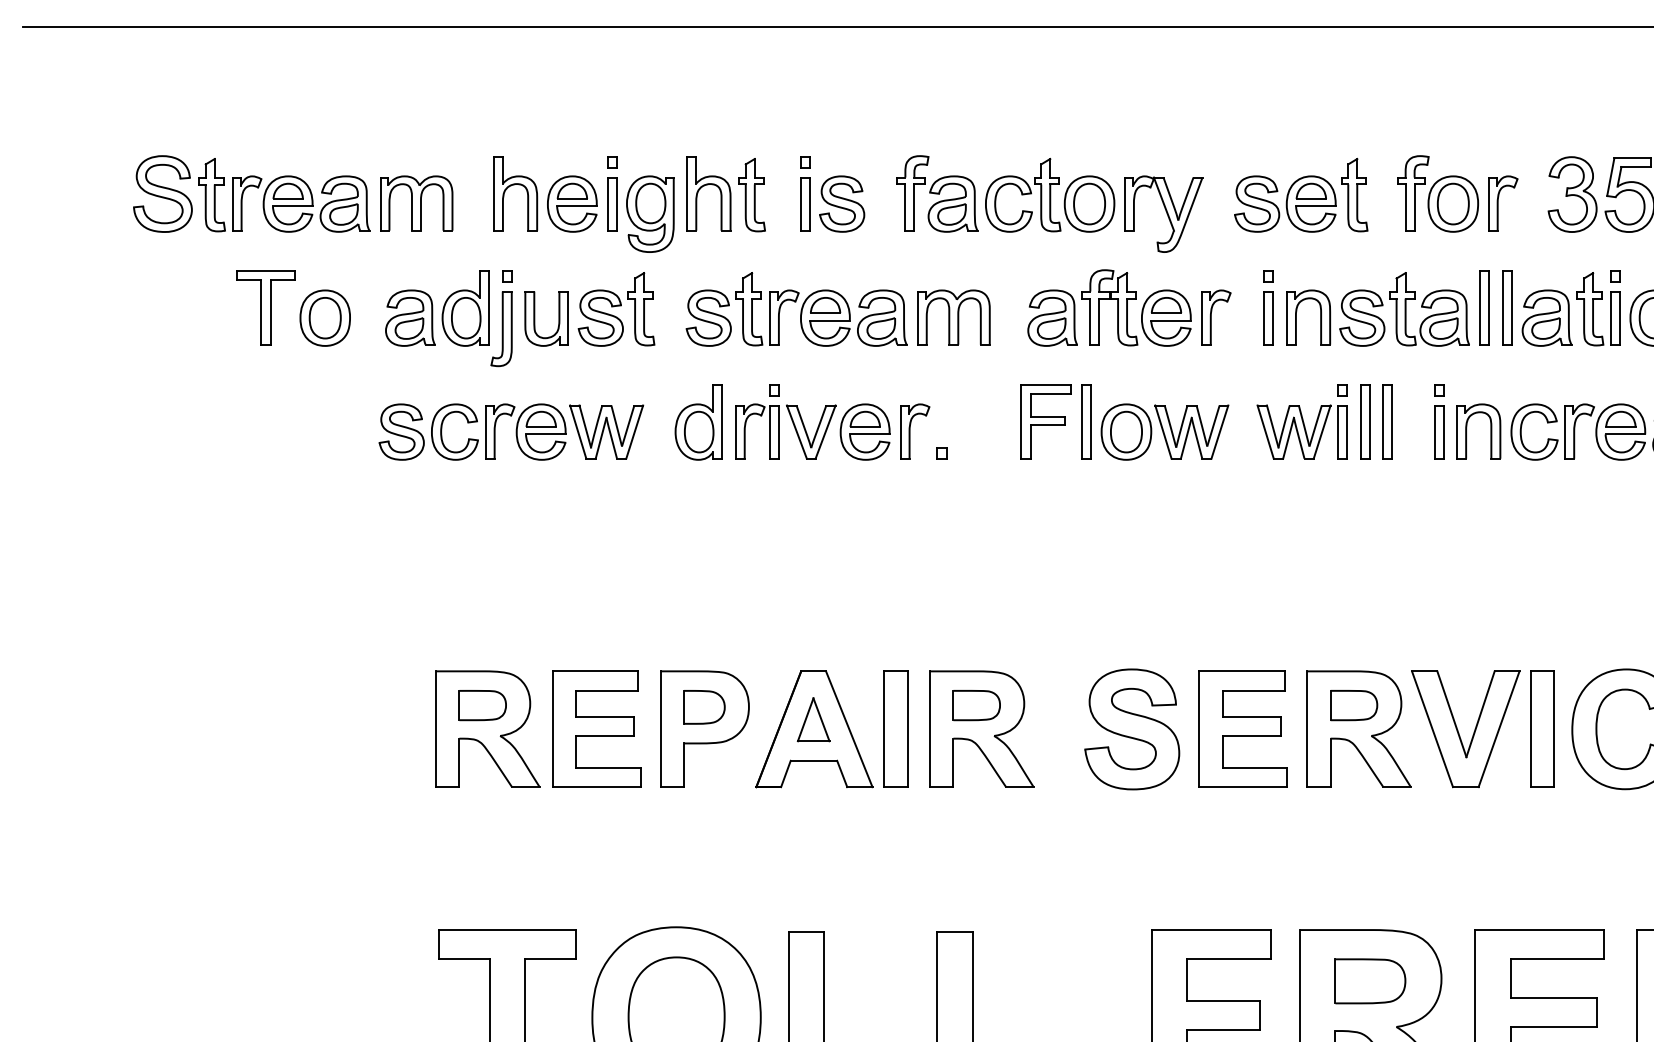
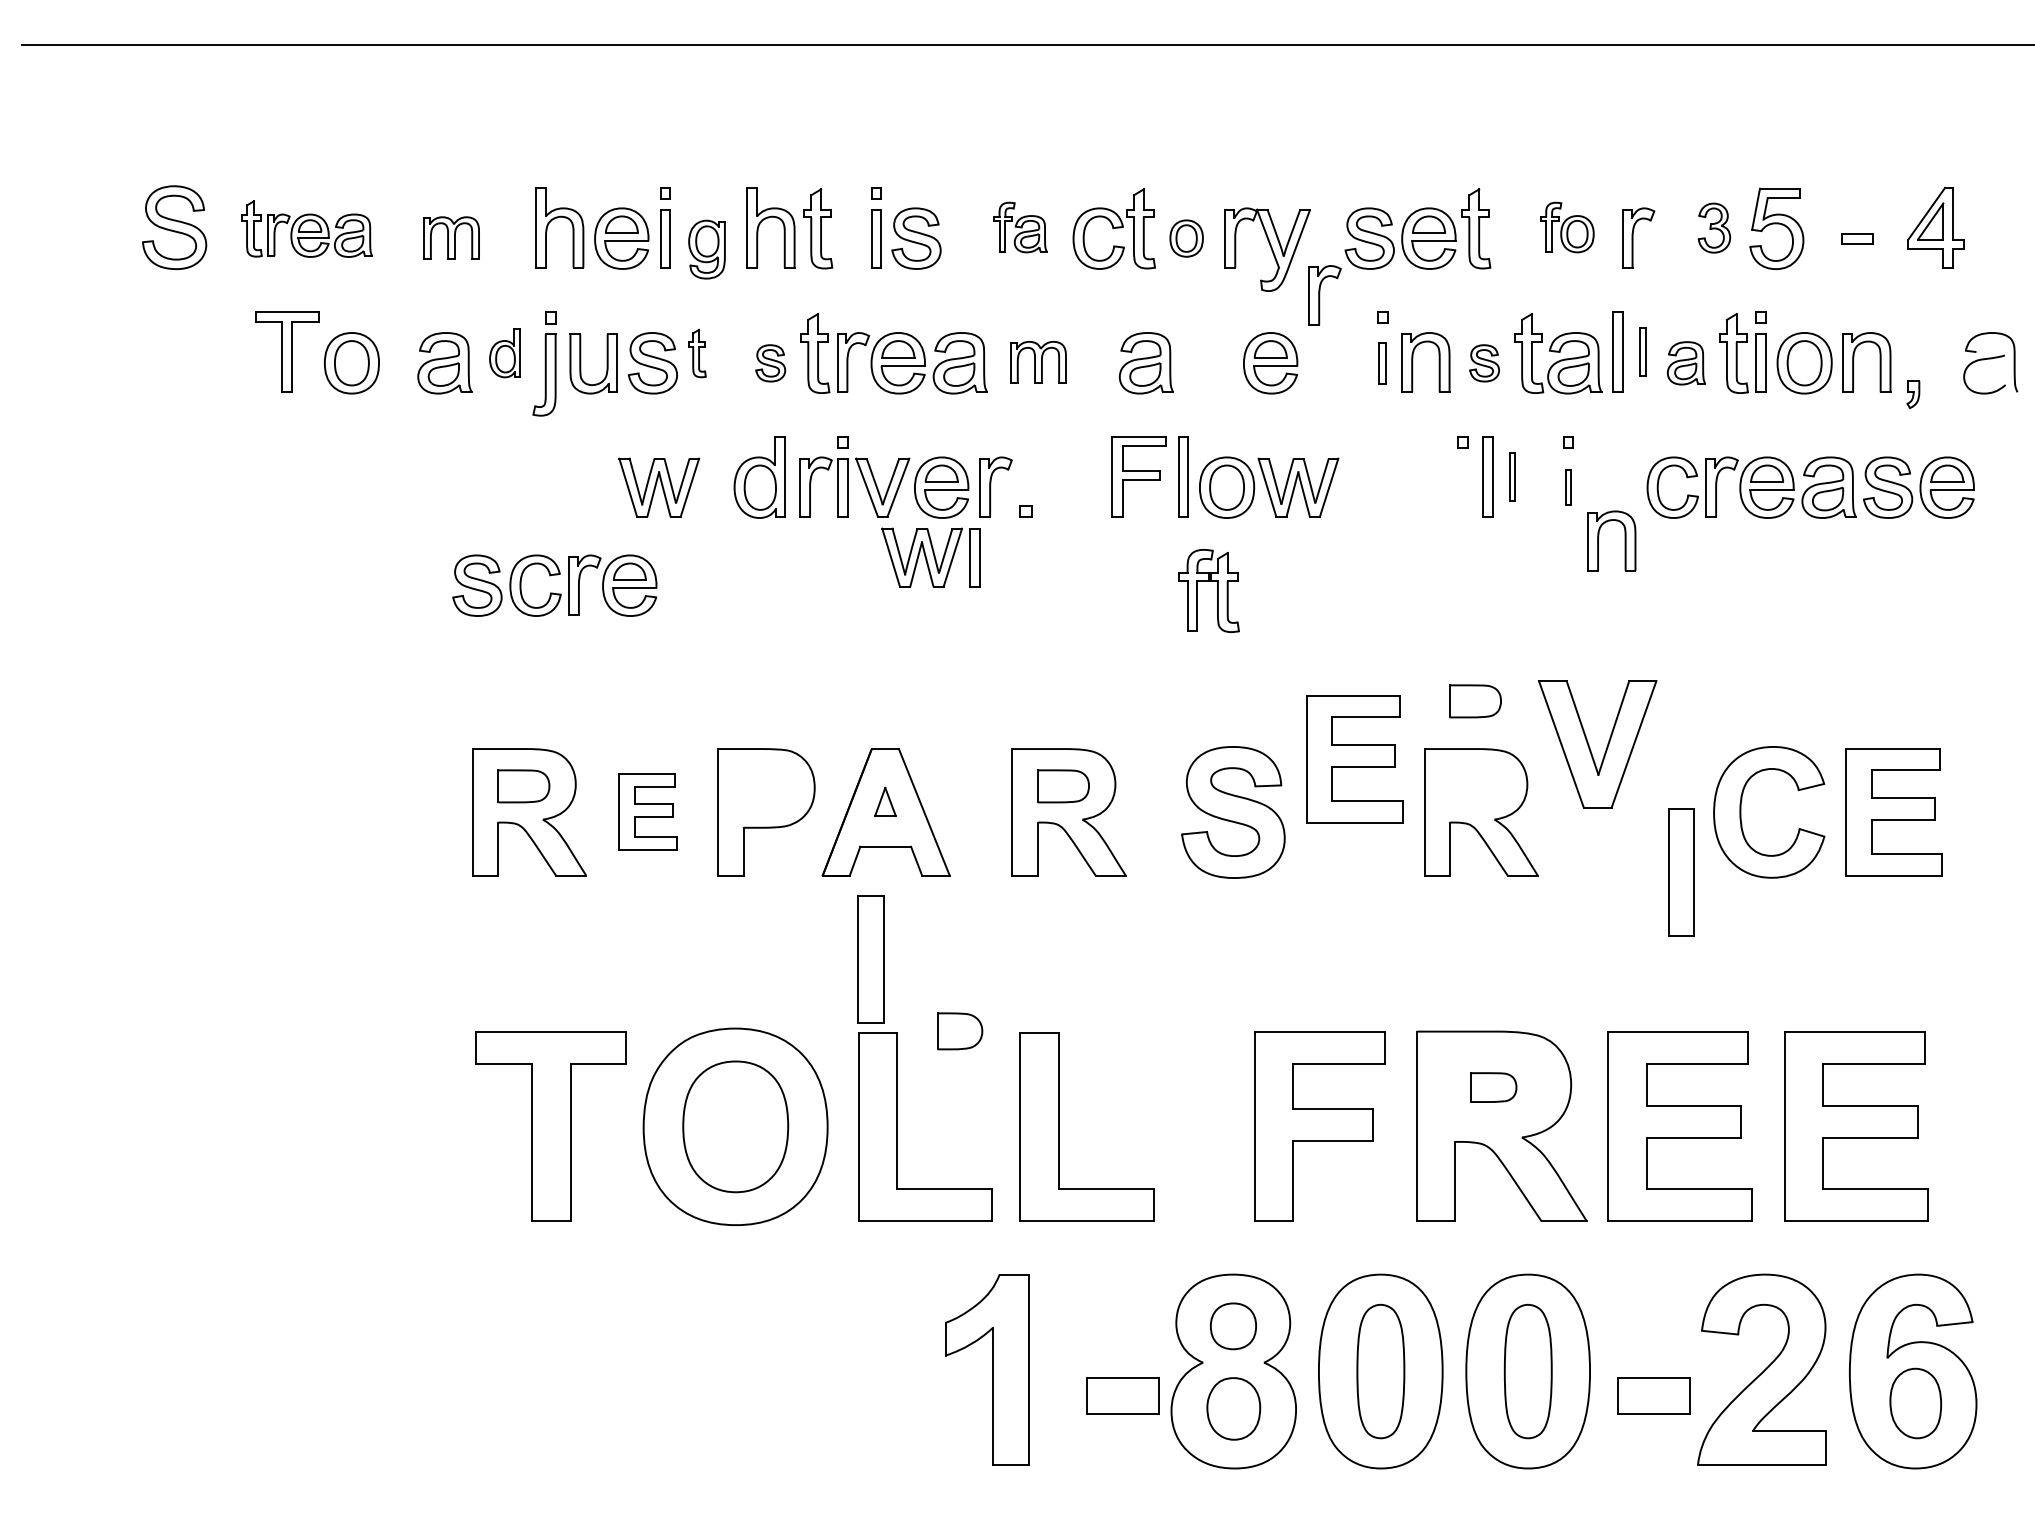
part: (937, 193) -> (1020, 227), size x0.6
part: (1438, 193) -> (1567, 227), size x0.6
part: (1572, 193) -> (1714, 227), size x0.6
part: (283, 194) -> (306, 228), size x0.7
part: (416, 203) -> (451, 237), size x0.7
part: (1089, 203) -> (1186, 238), size x0.6
part: (649, 214) -> (706, 249), size x0.7
part: (1109, 299) -> (1208, 581), moved
part: (1506, 307) -> (1642, 351), size x0.6
part: (464, 308) -> (504, 352), size x0.6
part: (641, 309) -> (697, 353), size x0.6
part: (953, 317) -> (1038, 362), size x0.7
part: (1215, 317) -> (1324, 295), moved
part: (1268, 317) -> (1382, 362), size x0.7
part: (708, 318) -> (770, 363), size x0.6
part: (1362, 318) -> (1484, 363), size x0.6
part: (1547, 318) -> (1686, 363), size x0.7
part: (1387, 421) -> (1512, 476), size x0.6
part: (1467, 427) -> (1599, 536), moved
part: (1301, 431) -> (930, 557), moved
part: (1439, 431) -> (1568, 487), size x0.6
part: (471, 438) -> (553, 592), moved
part: (1353, 705) -> (1475, 701), moved
part: (704, 707) -> (960, 1031), moved
part: (813, 719) -> (885, 801), size x0.6
part: (595, 729) -> (647, 812), size x0.6
part: (895, 729) -> (870, 959), moved
part: (1243, 729) -> (1354, 759), moved
part: (1542, 729) -> (1681, 872), moved
part: (1459, 732) -> (1590, 747), moved
part: (1370, 981) -> (1493, 1087), size x0.6

